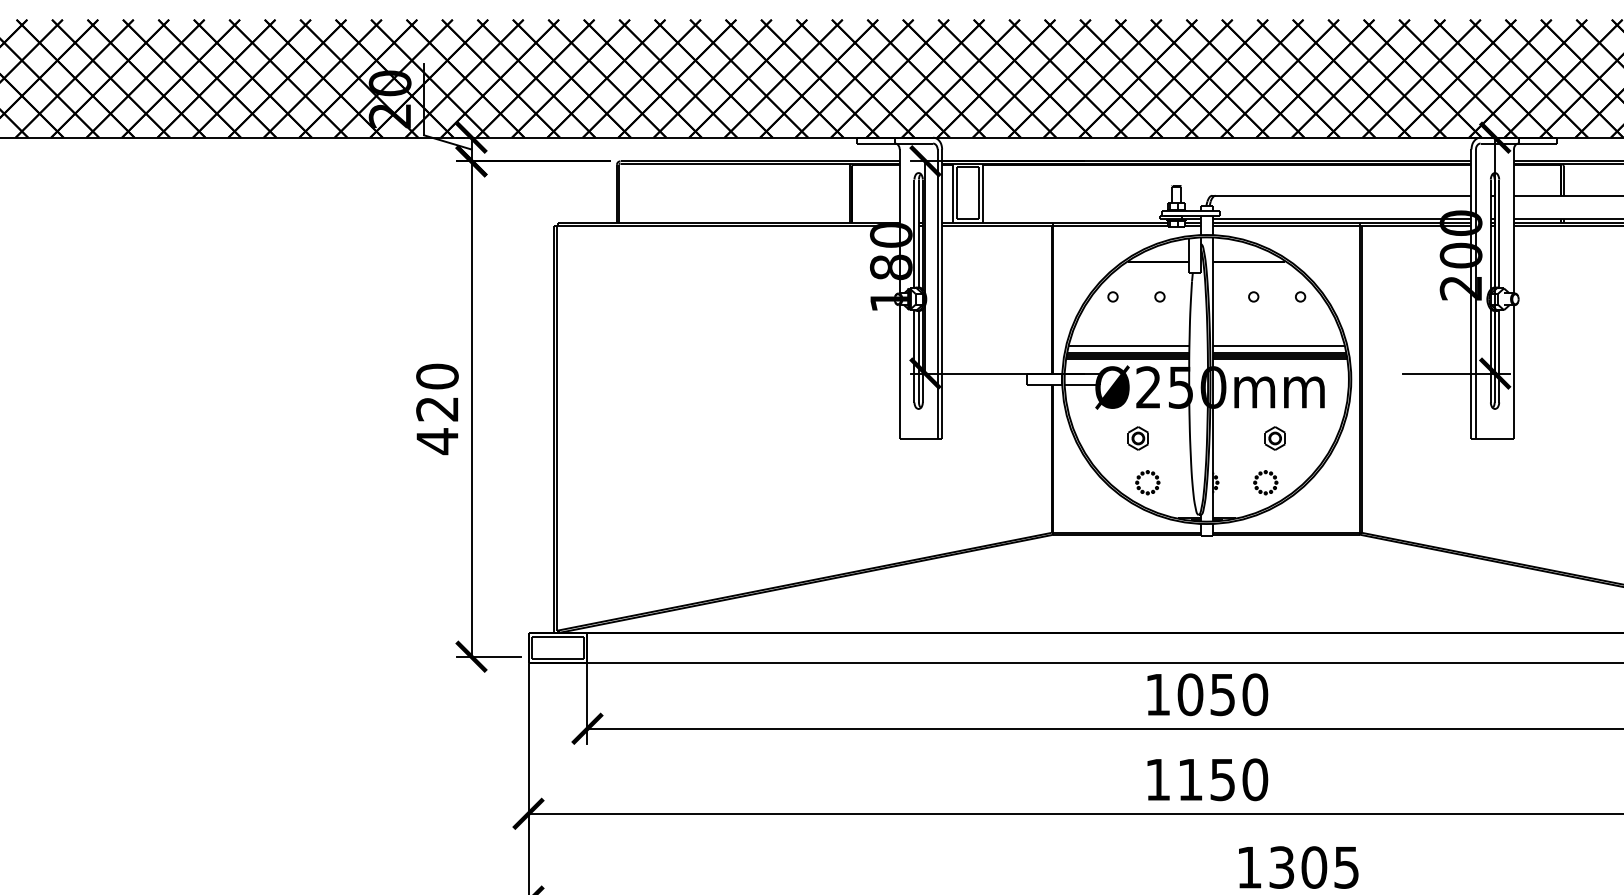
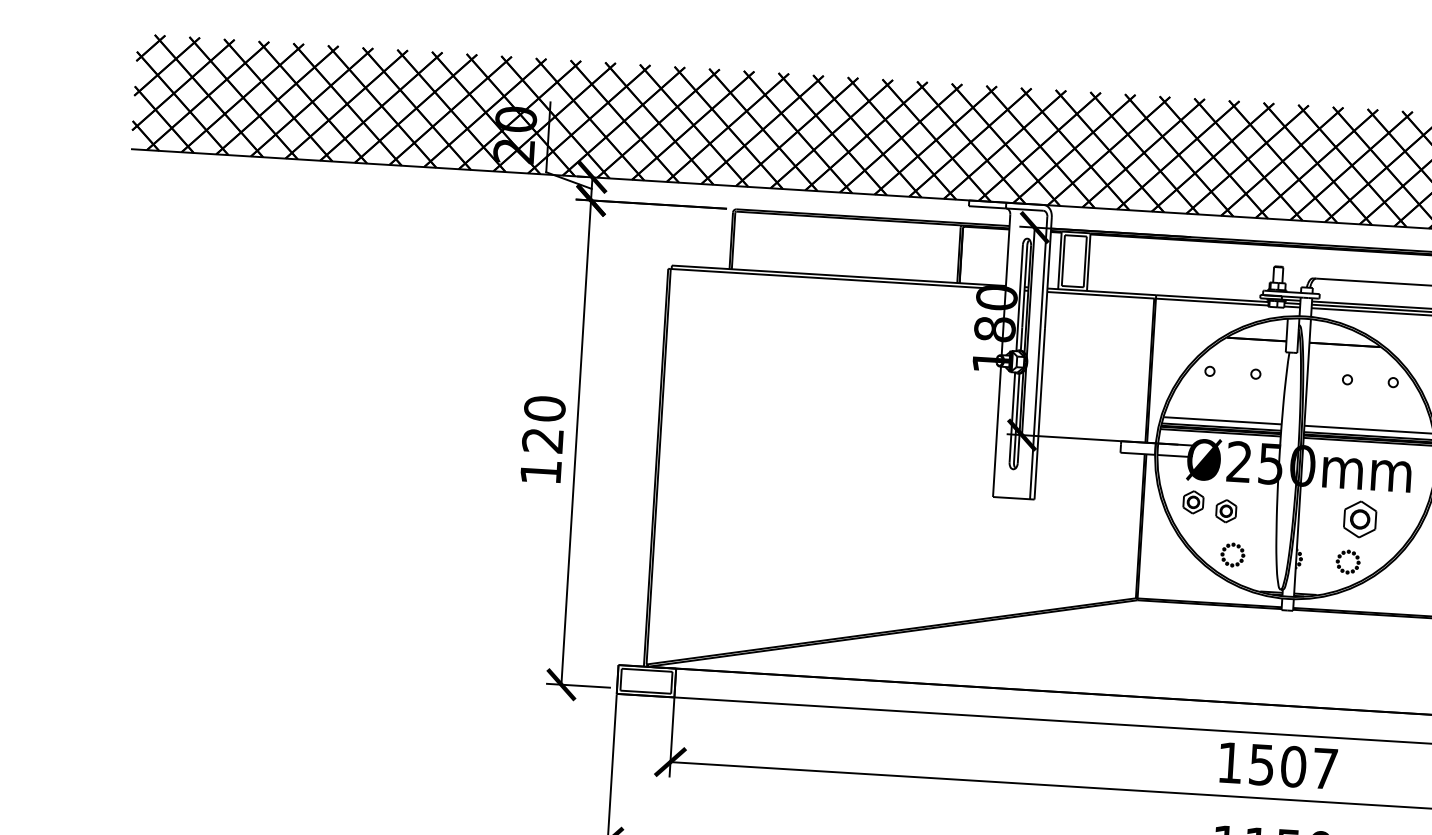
part: (1103, 431) -> (1192, 502), added
part: (1274, 438) -> (1359, 519), size x1.6
text: (437, 441) -> (541, 472), 420 -> 120
text: (1222, 694) -> (1293, 766), 1050 -> 1507

